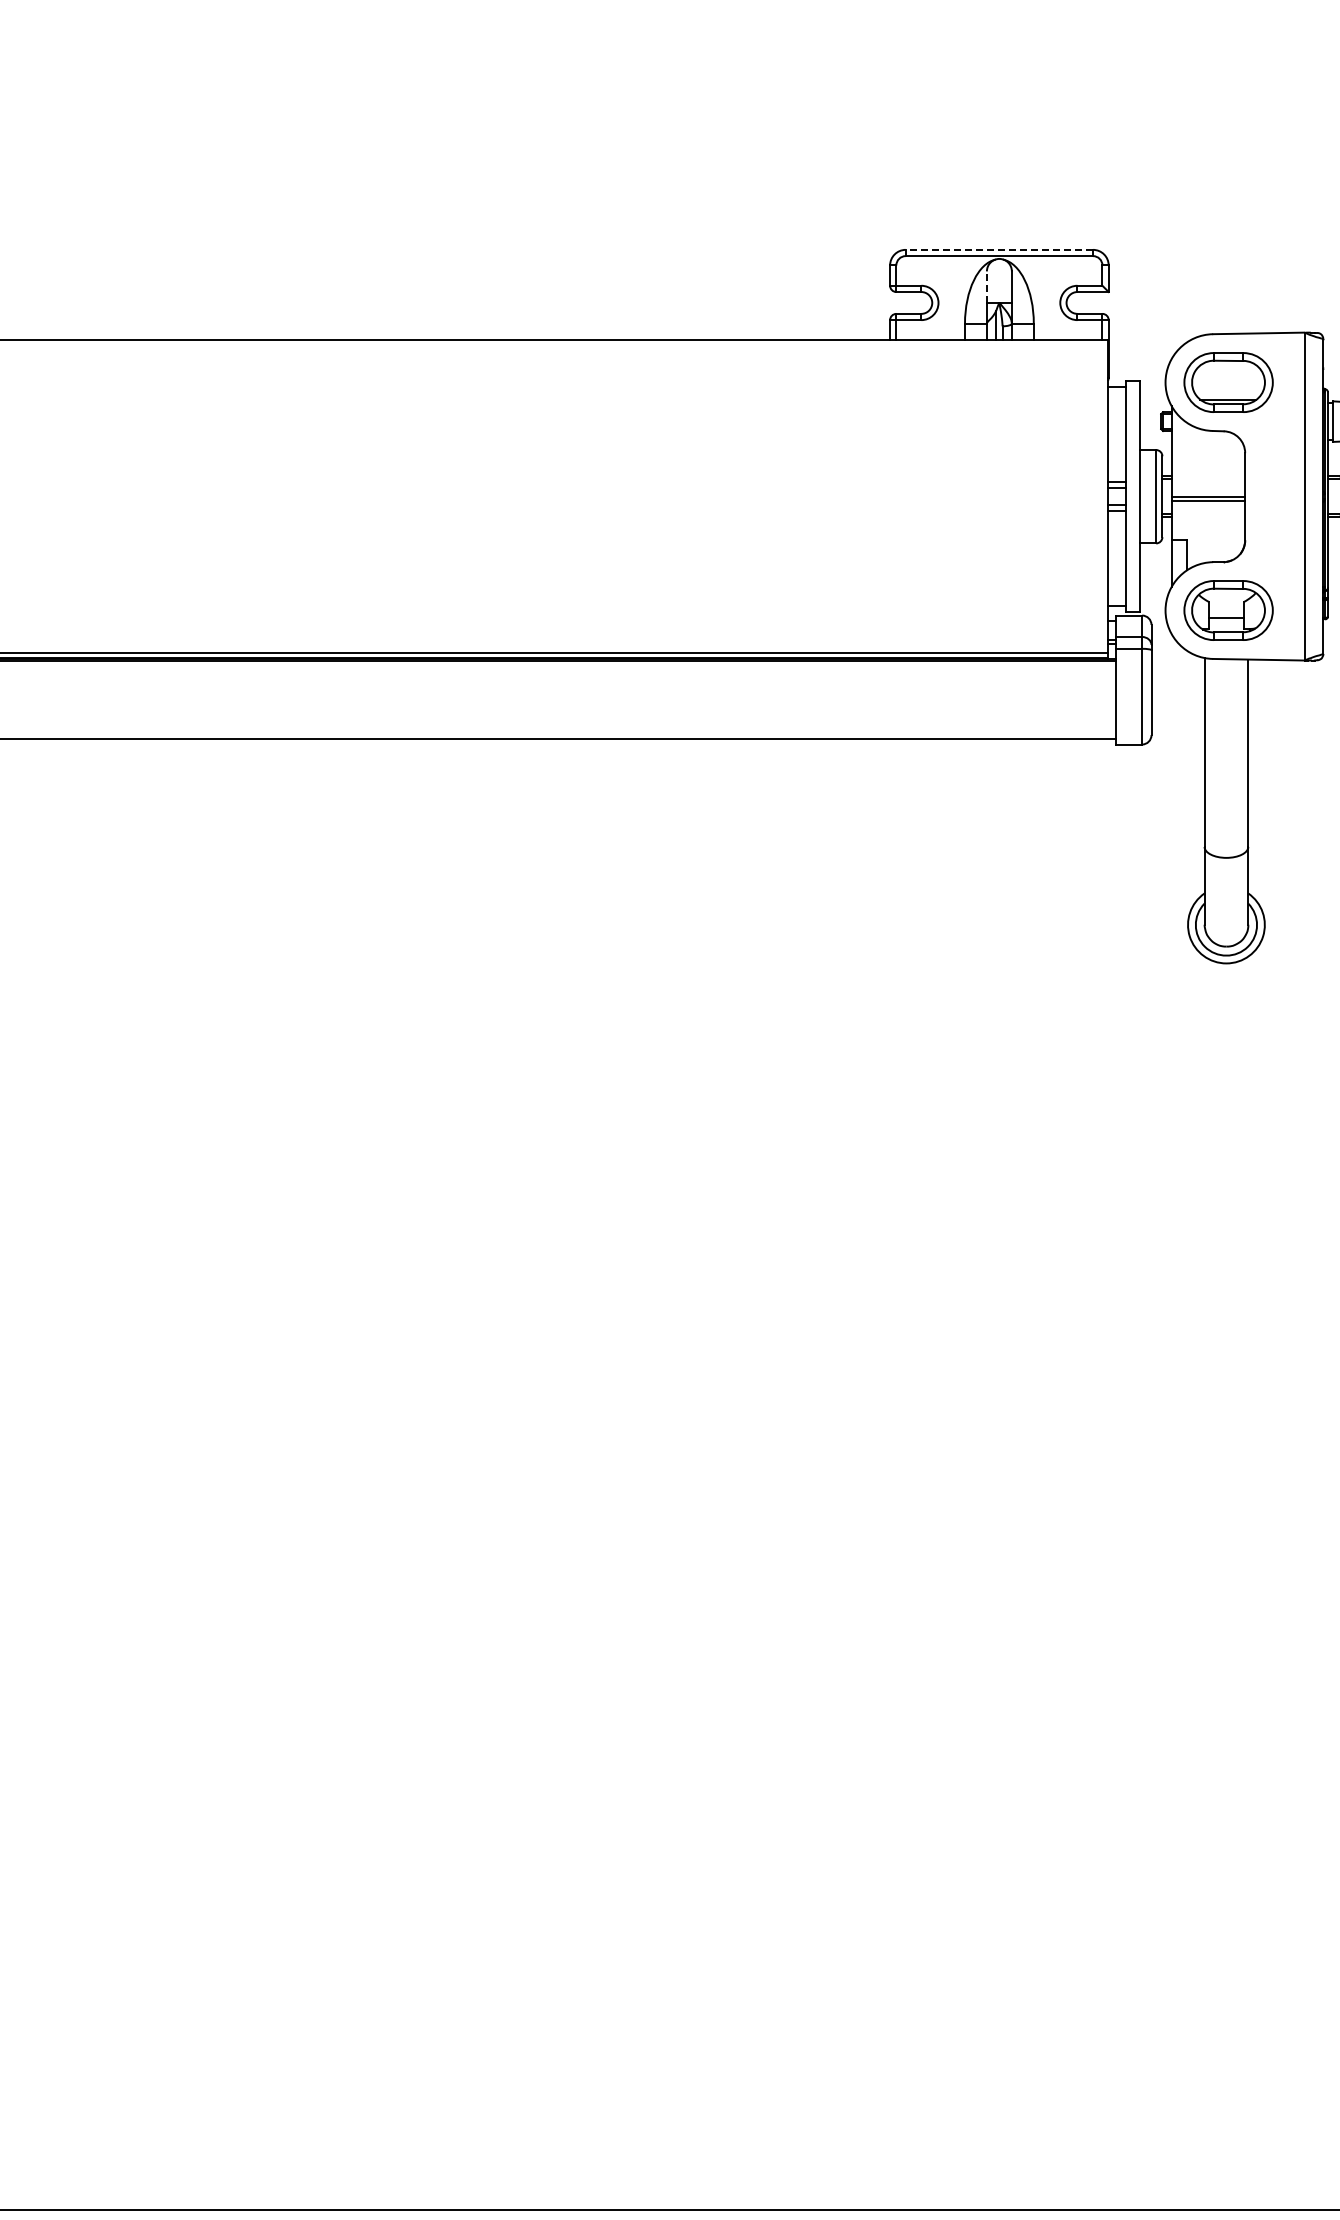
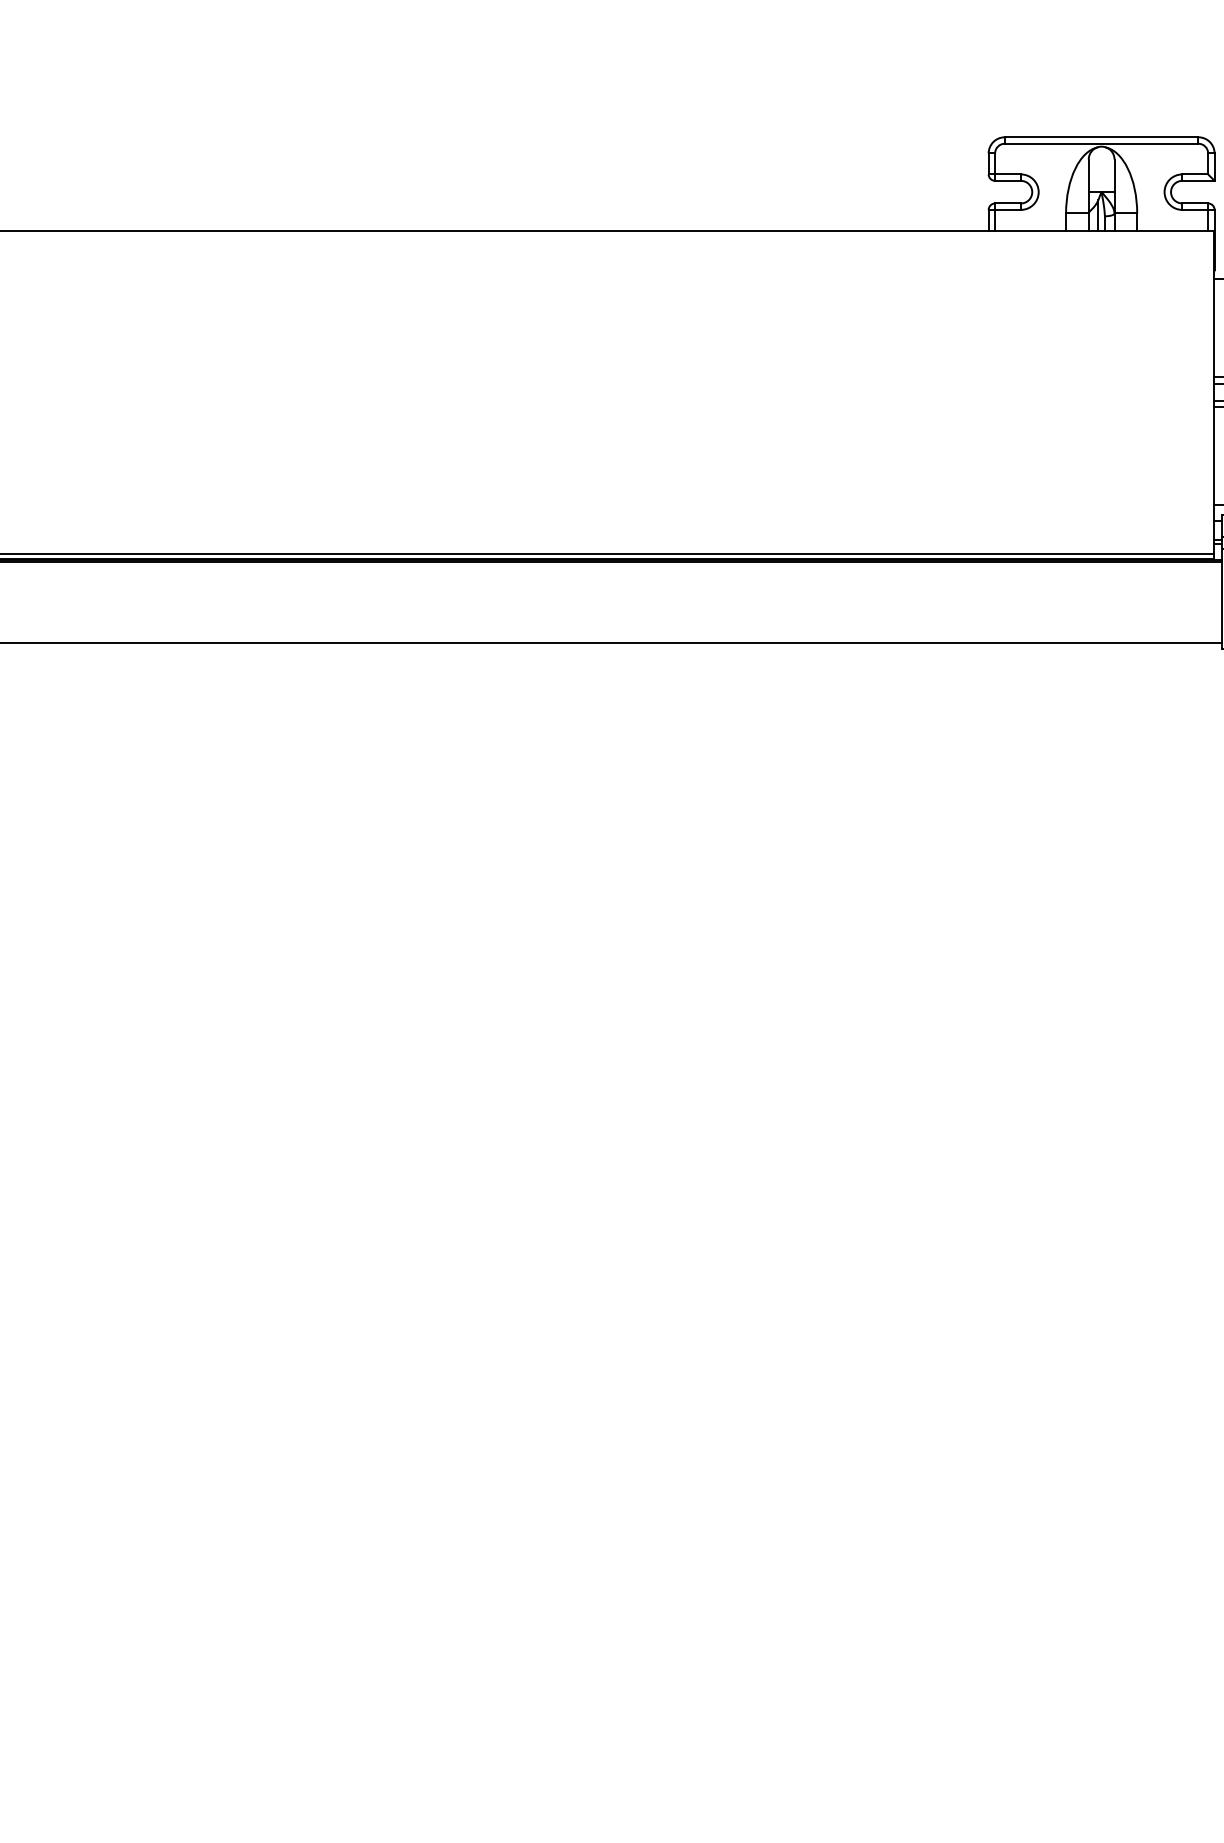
line: (999, 249) -> (1101, 136), dashed -> solid
line: (986, 287) -> (1088, 176), dashed -> solid

